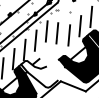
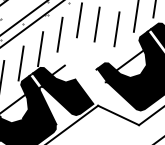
fill: (39, 74) -> (62, 91), added

